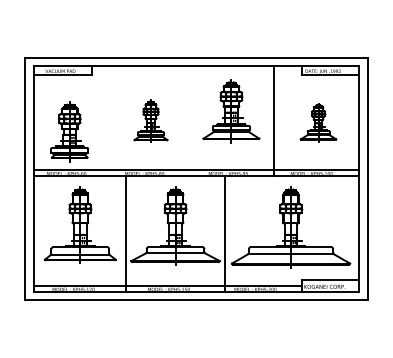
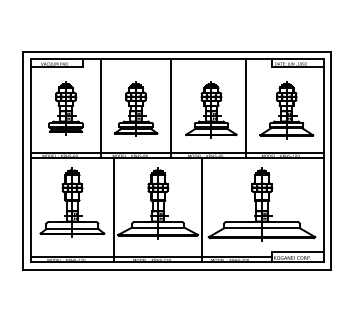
part: (231, 110) -> (211, 109), moved
line: (112, 120) -> (101, 108), added
part: (150, 120) -> (135, 108), size x1.43
line: (190, 120) -> (171, 108), added
part: (318, 122) -> (286, 110), size x1.67
part: (69, 131) -> (65, 108), moved

